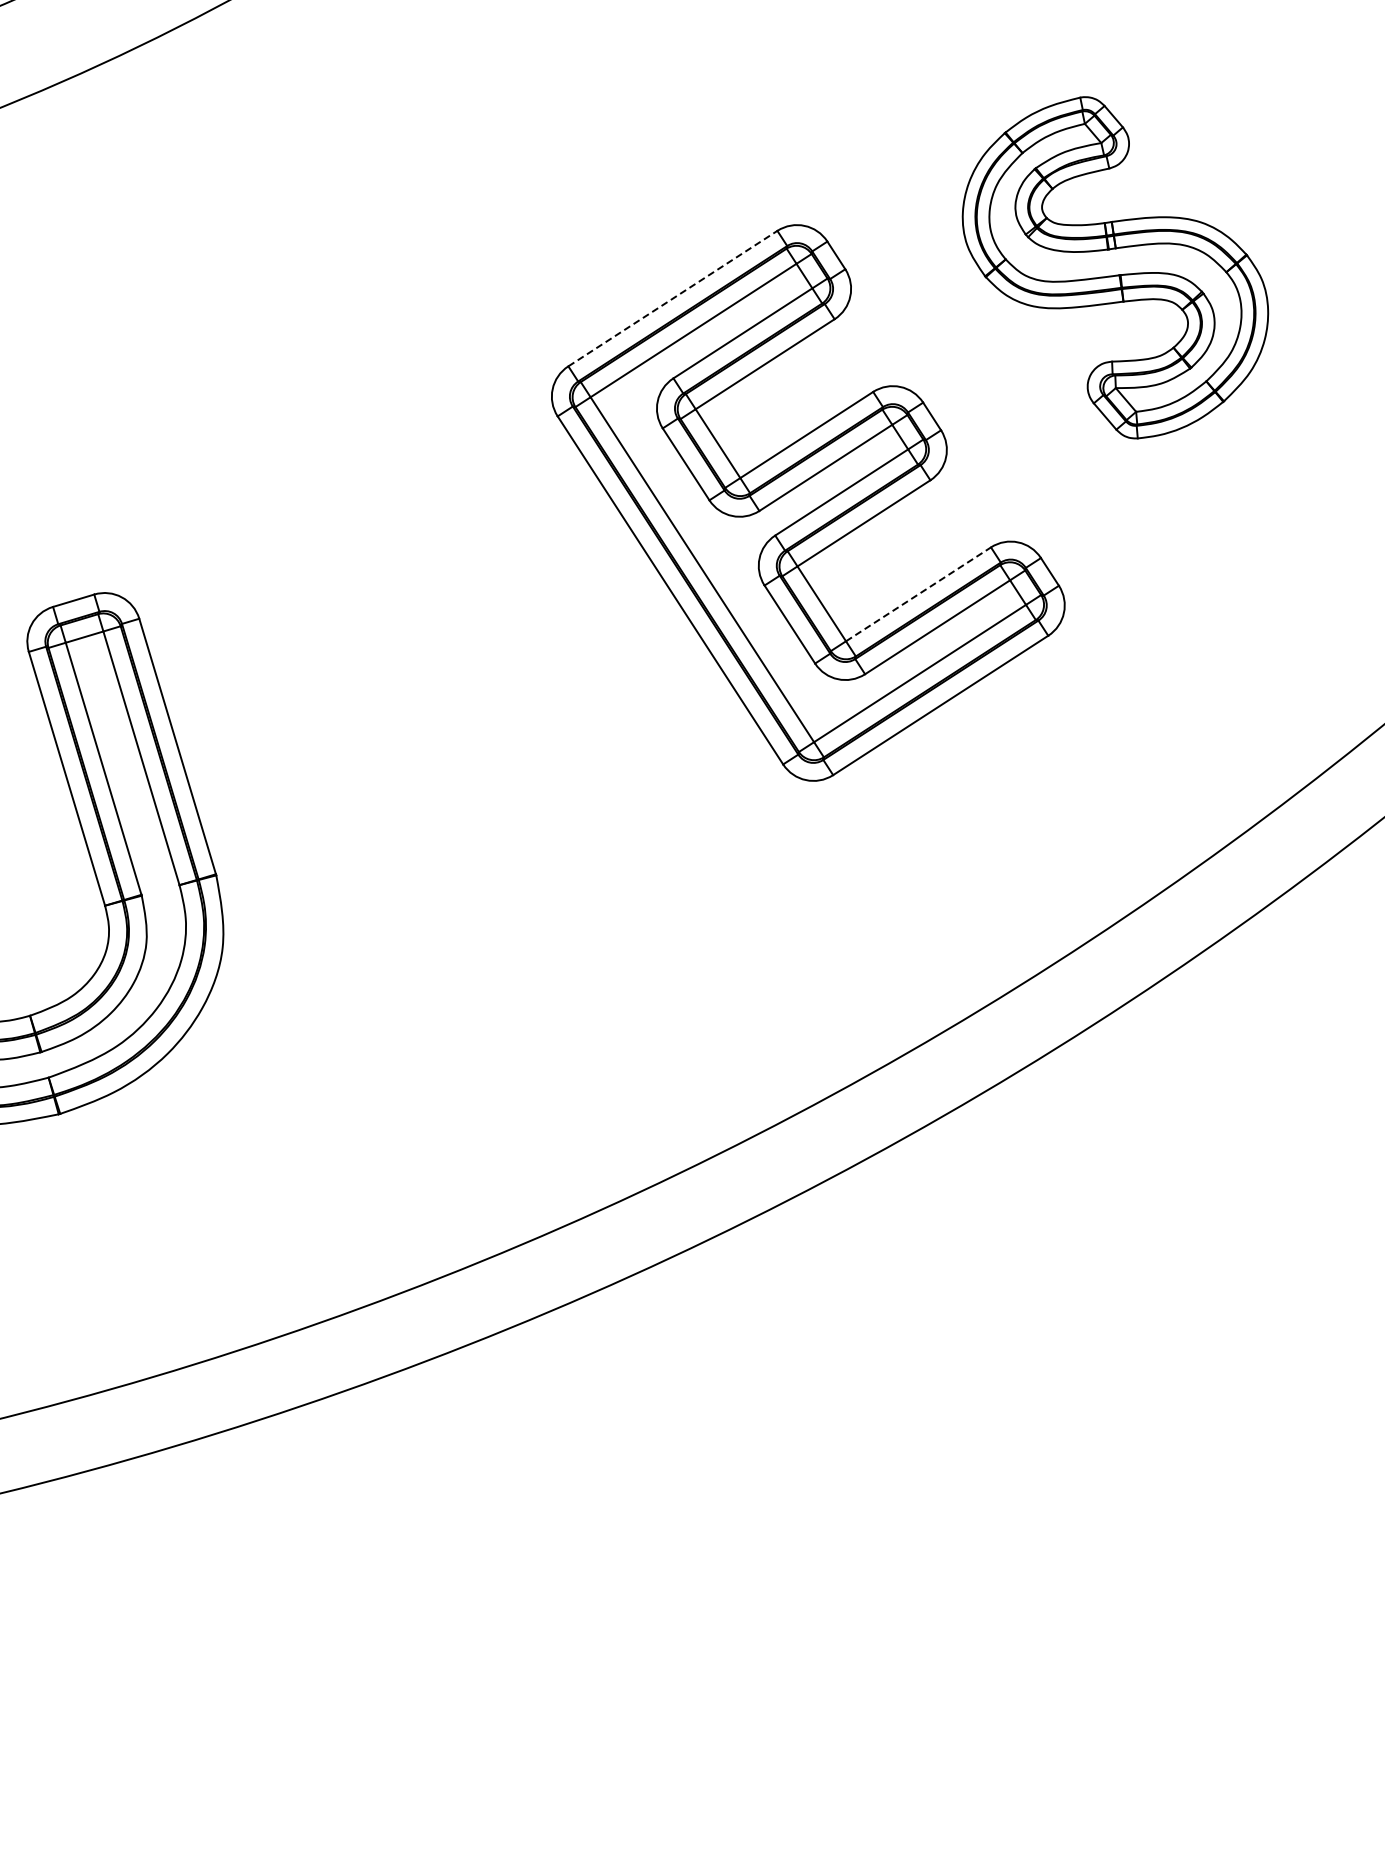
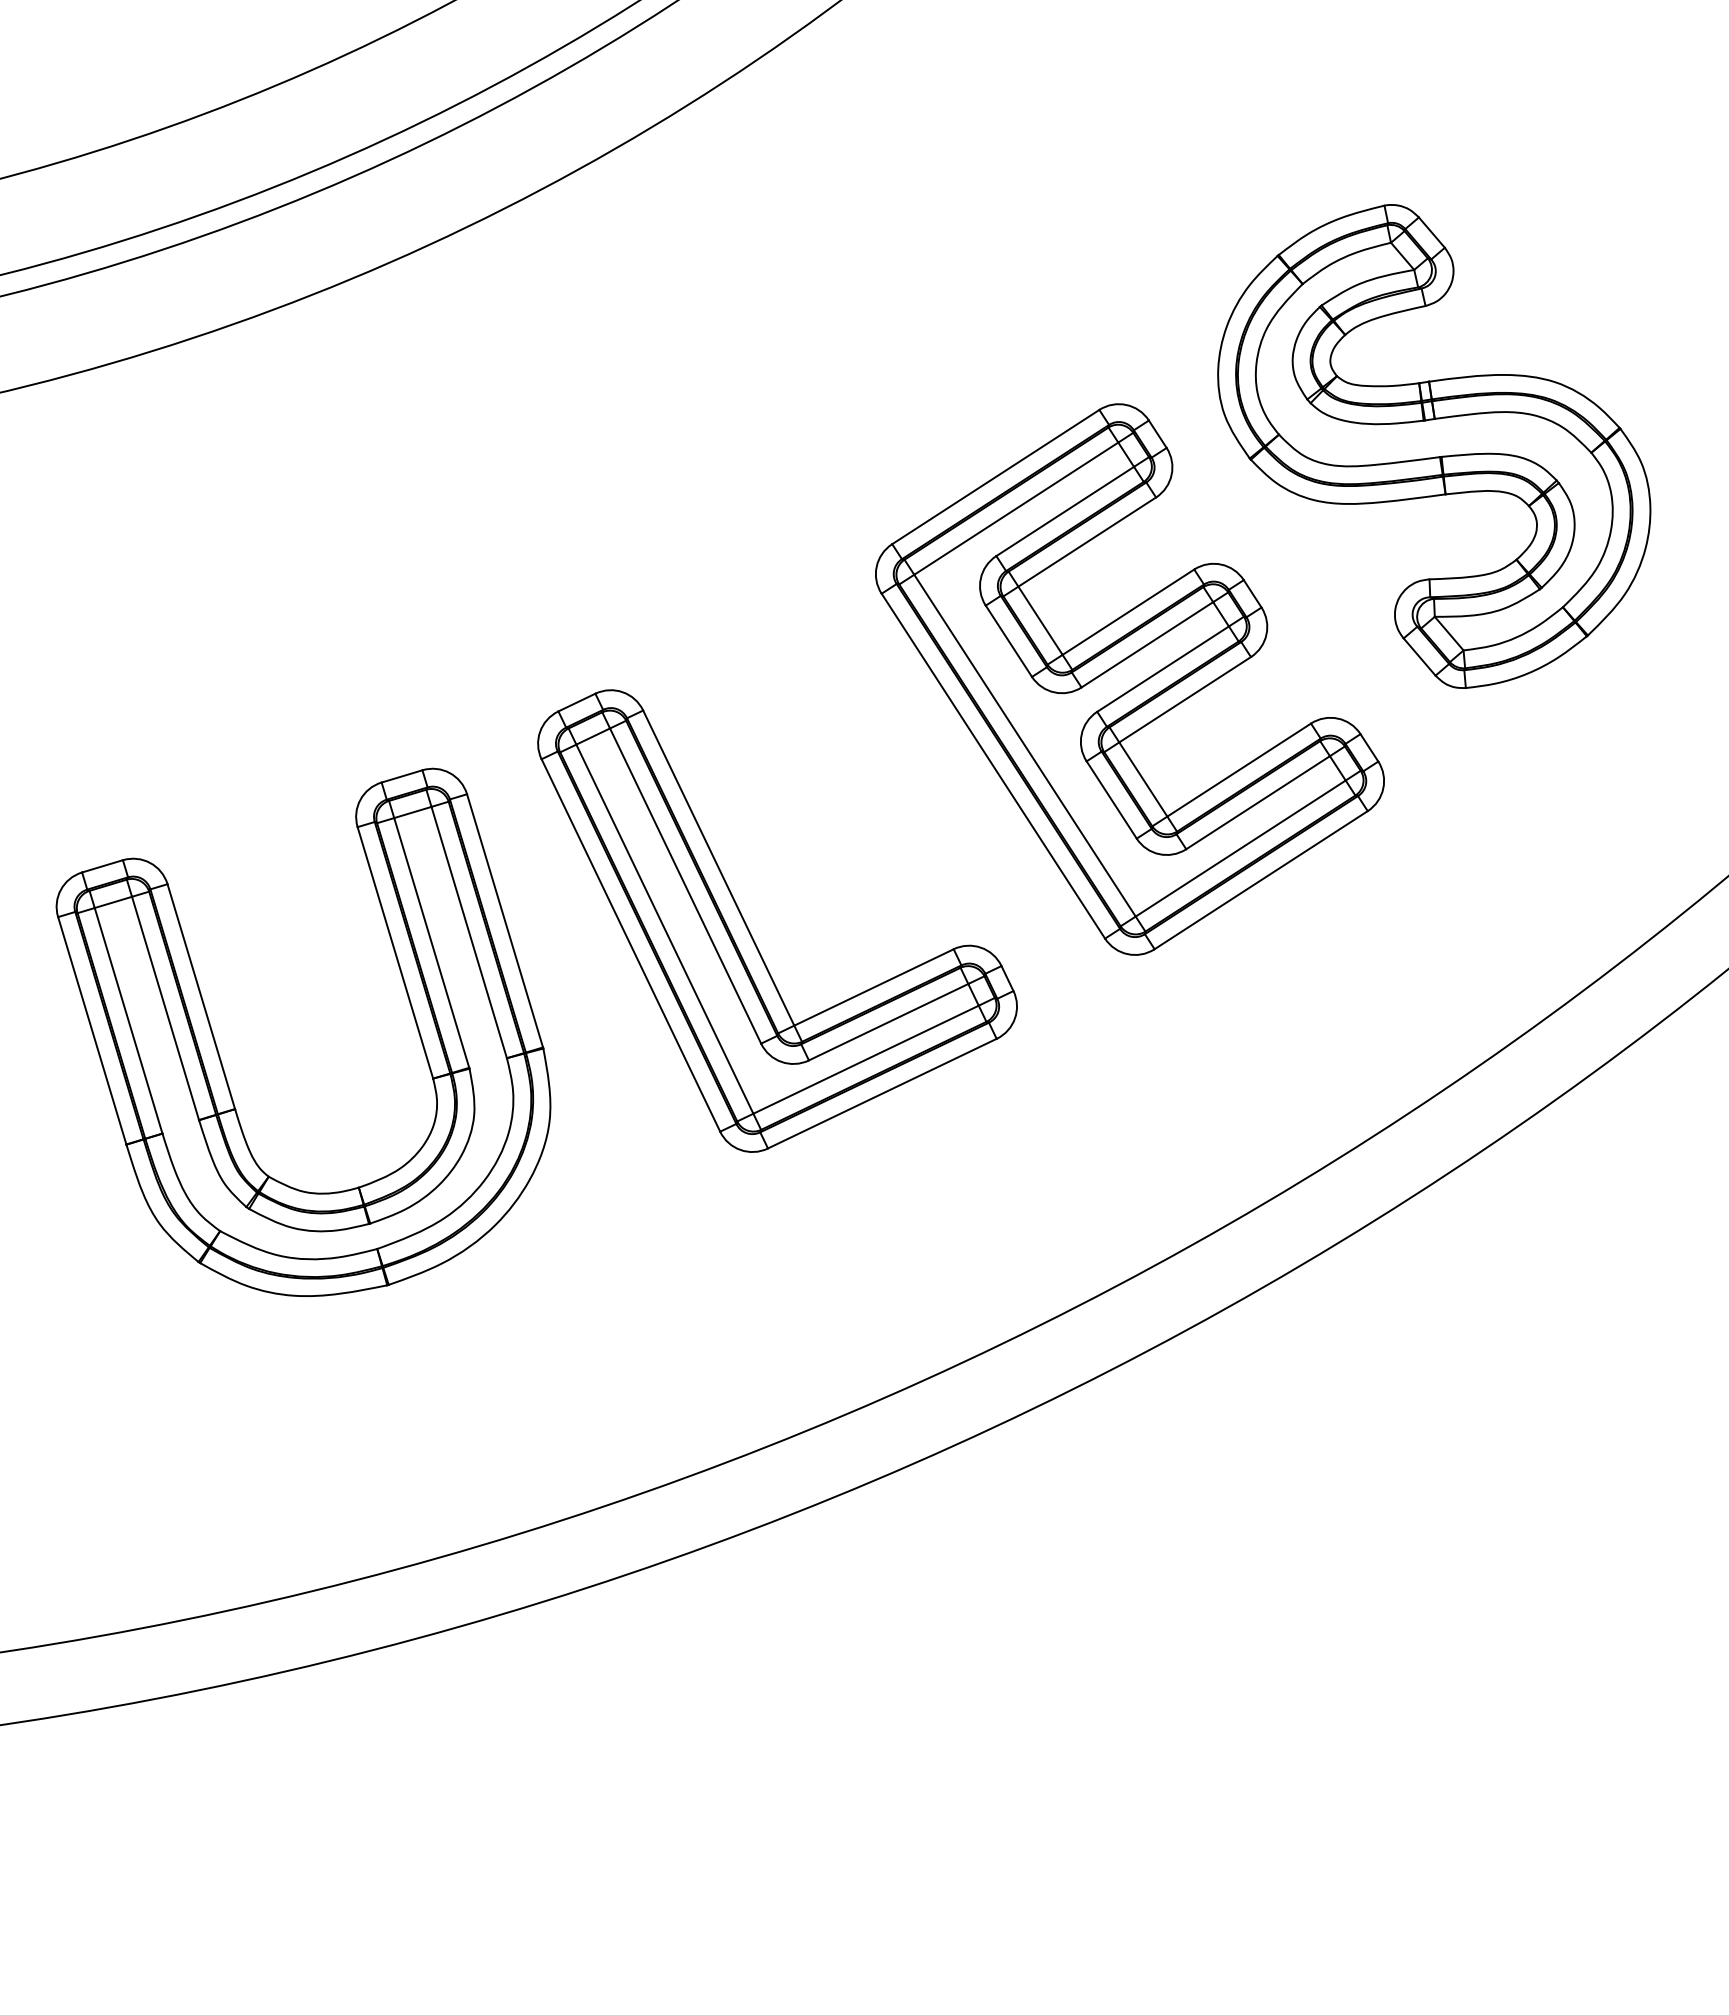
part: (1115, 267) -> (1434, 446), size x1.43
line: (673, 298) -> (996, 476), dashed -> solid
line: (918, 594) -> (1239, 770), dashed -> solid
part: (426, 759) -> (751, 933), added

